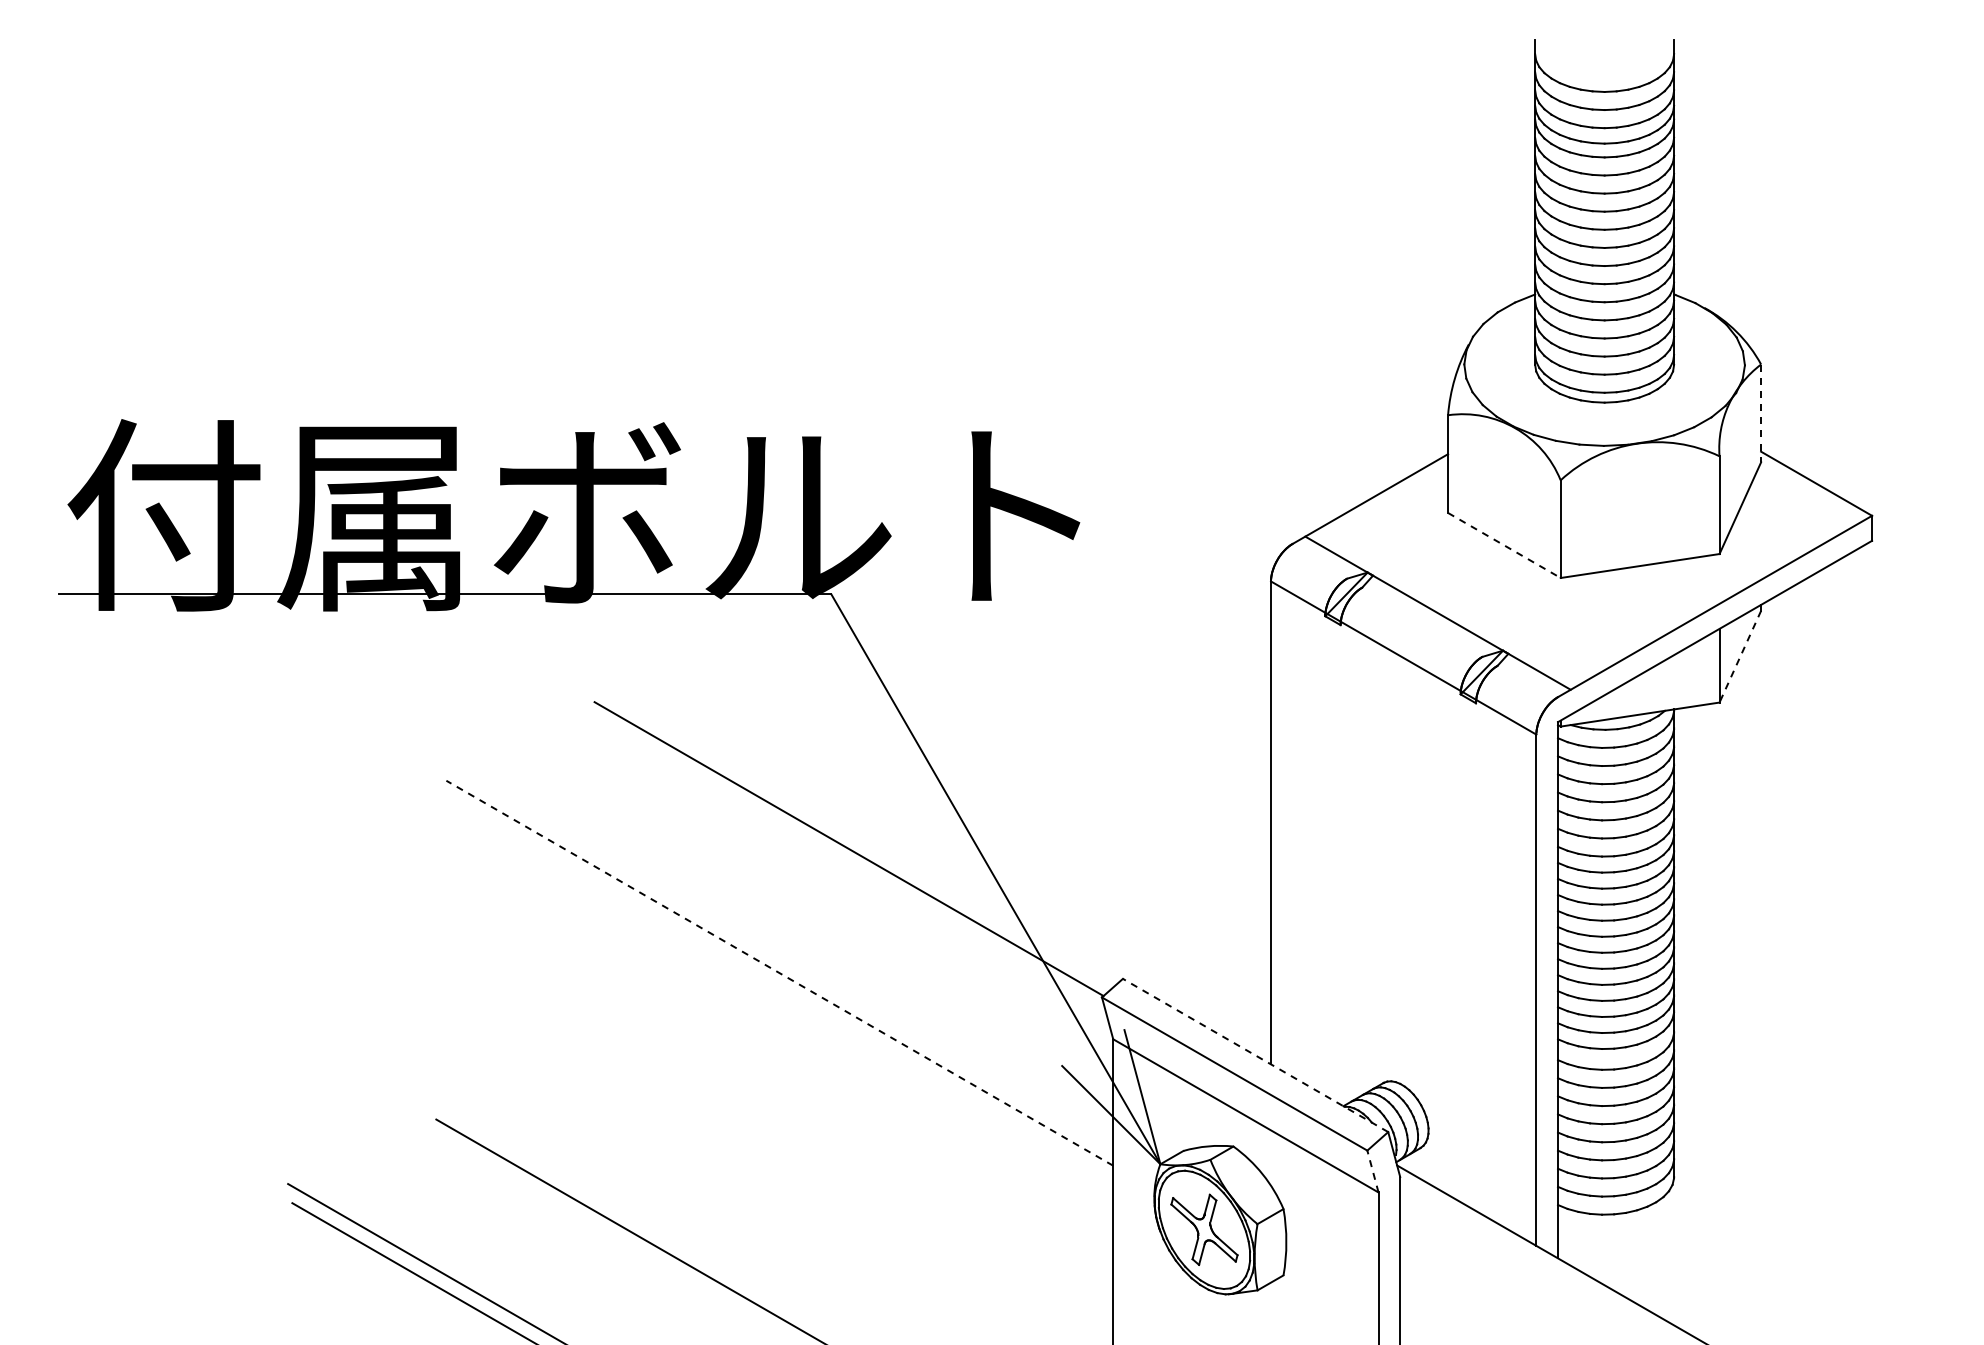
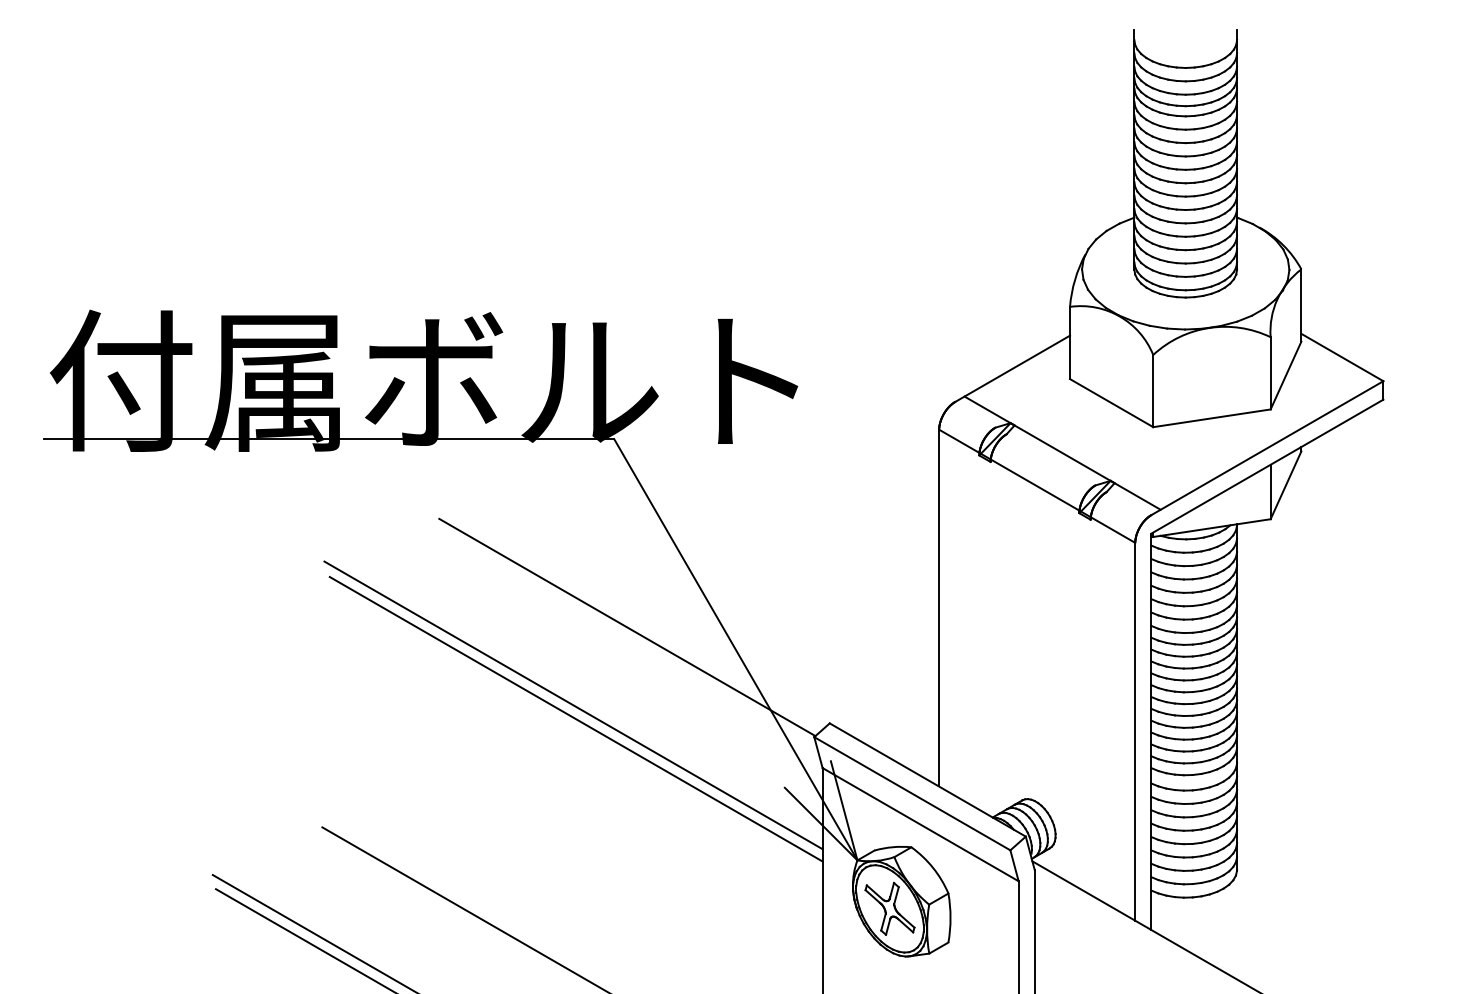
line: (1761, 413) -> (1301, 305), dashed -> solid
line: (1504, 545) -> (1111, 403), dashed -> solid
line: (1740, 657) -> (1286, 485), dashed -> solid
line: (776, 954) -> (573, 705), added
line: (779, 973) -> (575, 719), dashed -> solid
line: (1255, 1055) -> (927, 780), dashed -> solid
line: (1372, 1171) -> (1014, 865), dashed -> solid

